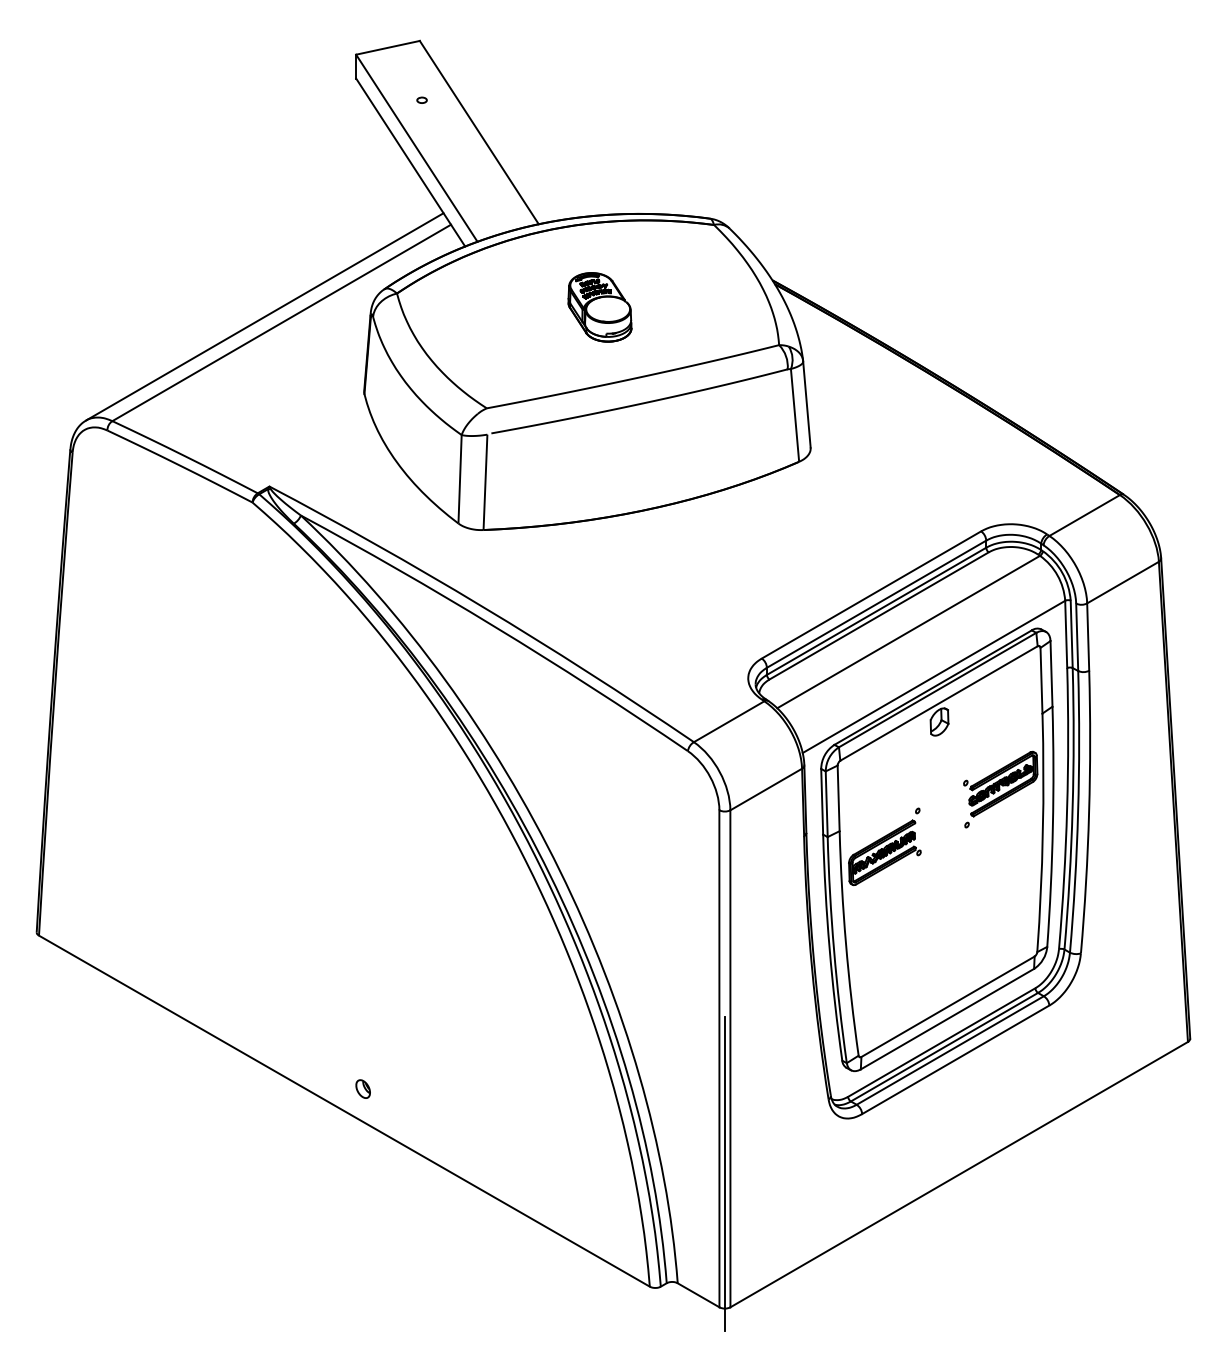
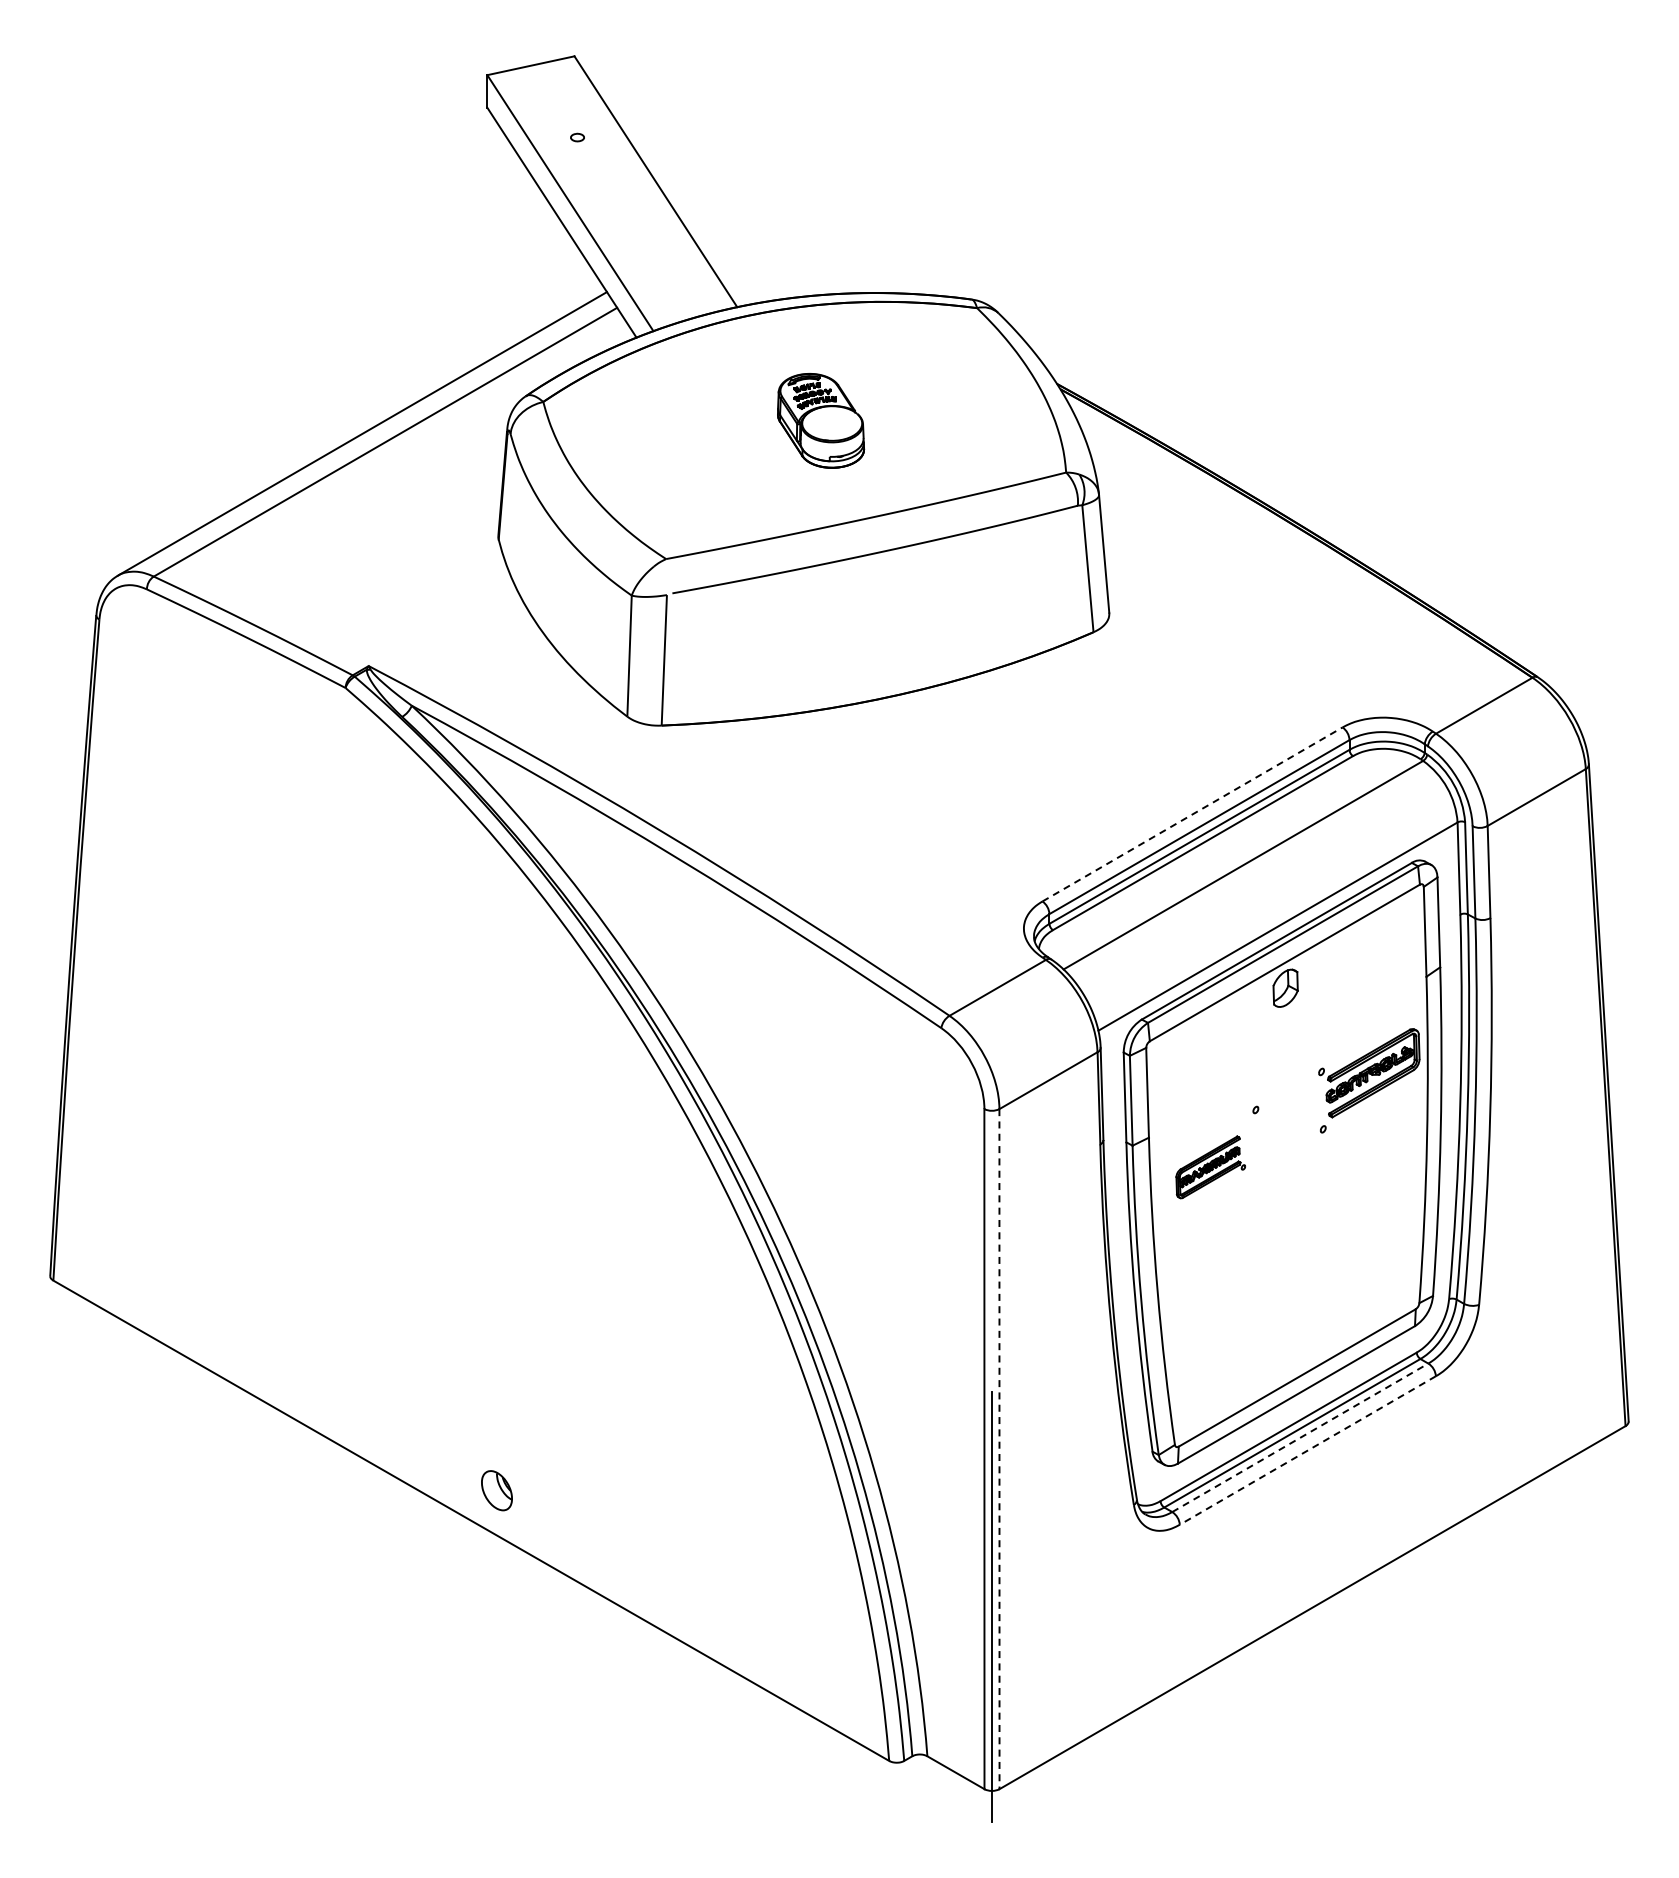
line: (871, 595) -> (1192, 814), solid -> dashed
part: (884, 852) -> (1210, 1167), size x0.7
line: (950, 1050) -> (1300, 1437), solid -> dashed
line: (730, 1059) -> (999, 1449), solid -> dashed
line: (955, 1059) -> (1307, 1450), solid -> dashed
part: (362, 1089) -> (496, 1490), size x1.6

